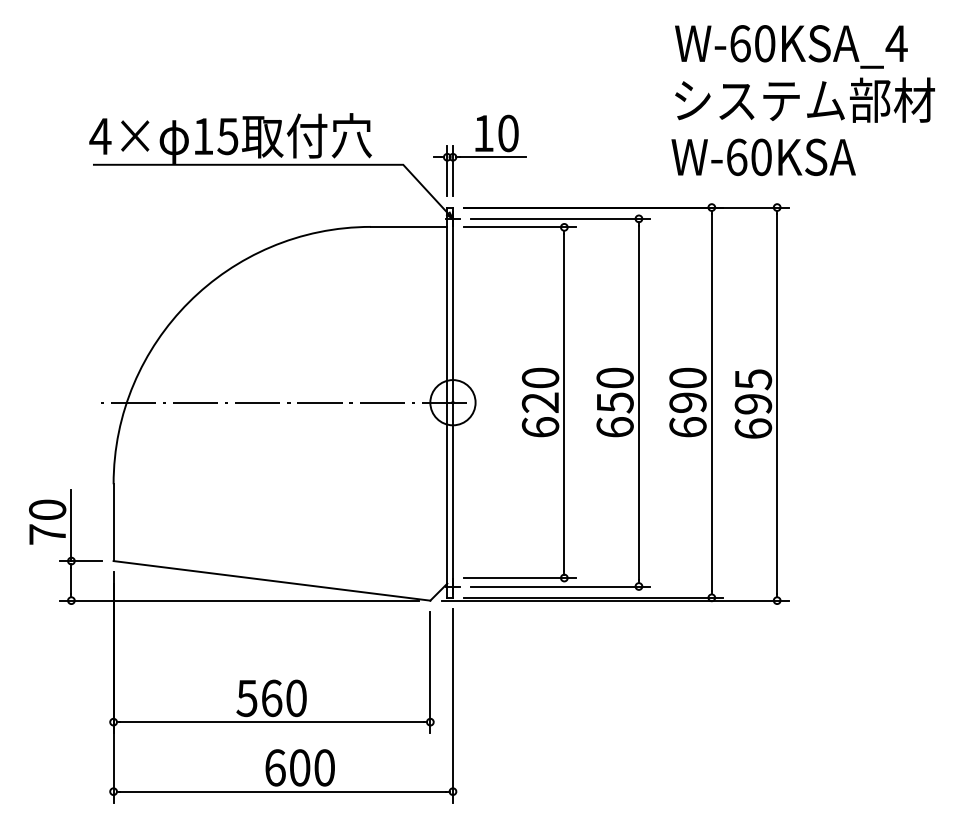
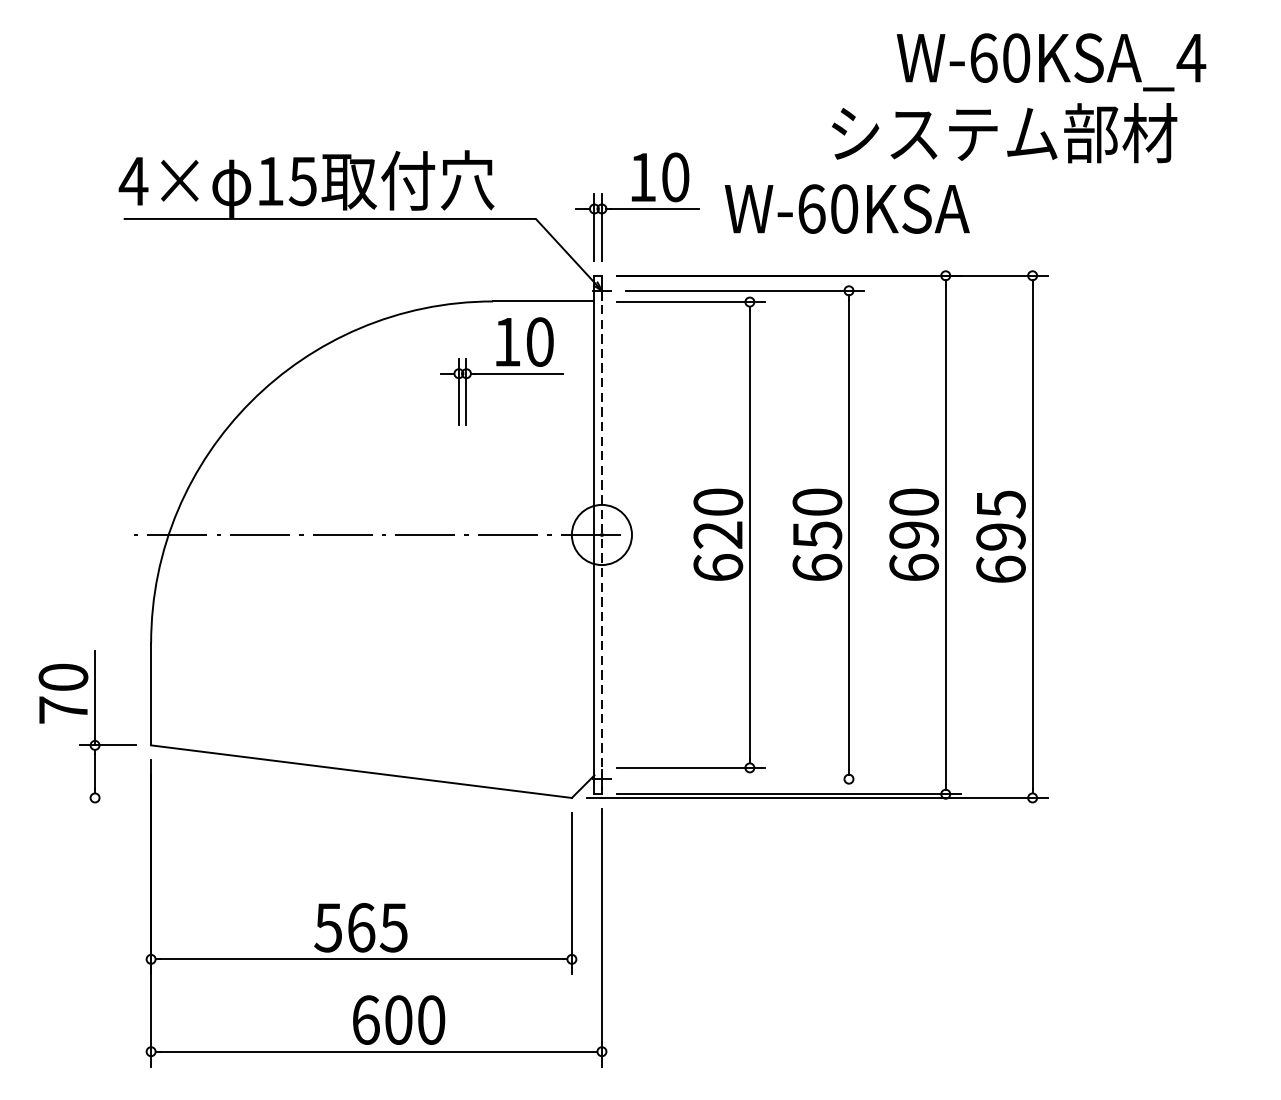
text: (804, 99) -> (1003, 132), moved
text: (763, 157) -> (847, 209), moved
part: (377, 279) -> (501, 371), added
line: (452, 403) -> (601, 536), solid -> dashed
line: (560, 586) -> (744, 779), removed
line: (239, 600) -> (318, 797), removed
text: (295, 697) -> (392, 926), 560 -> 565

